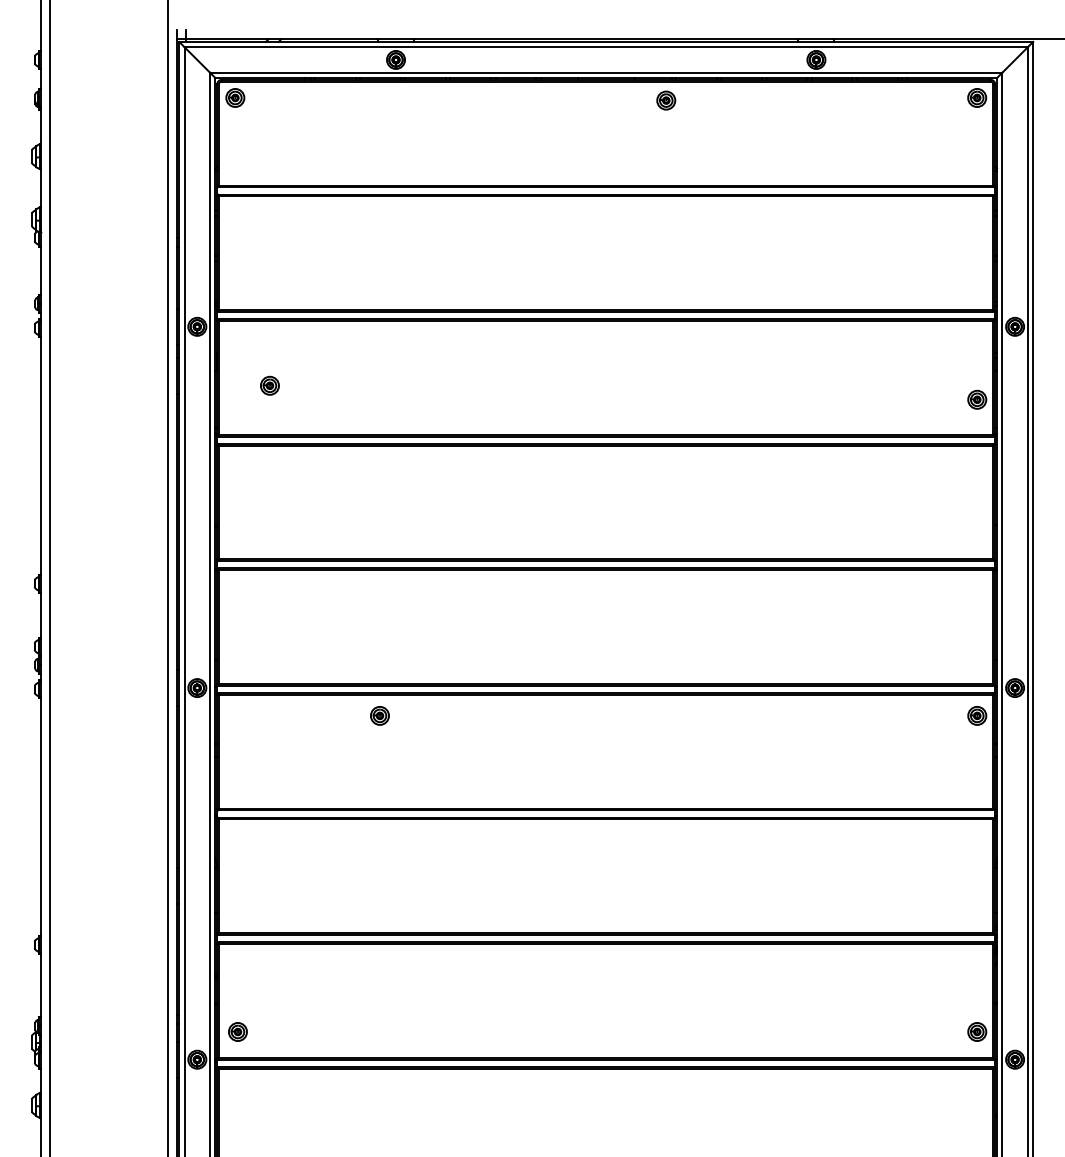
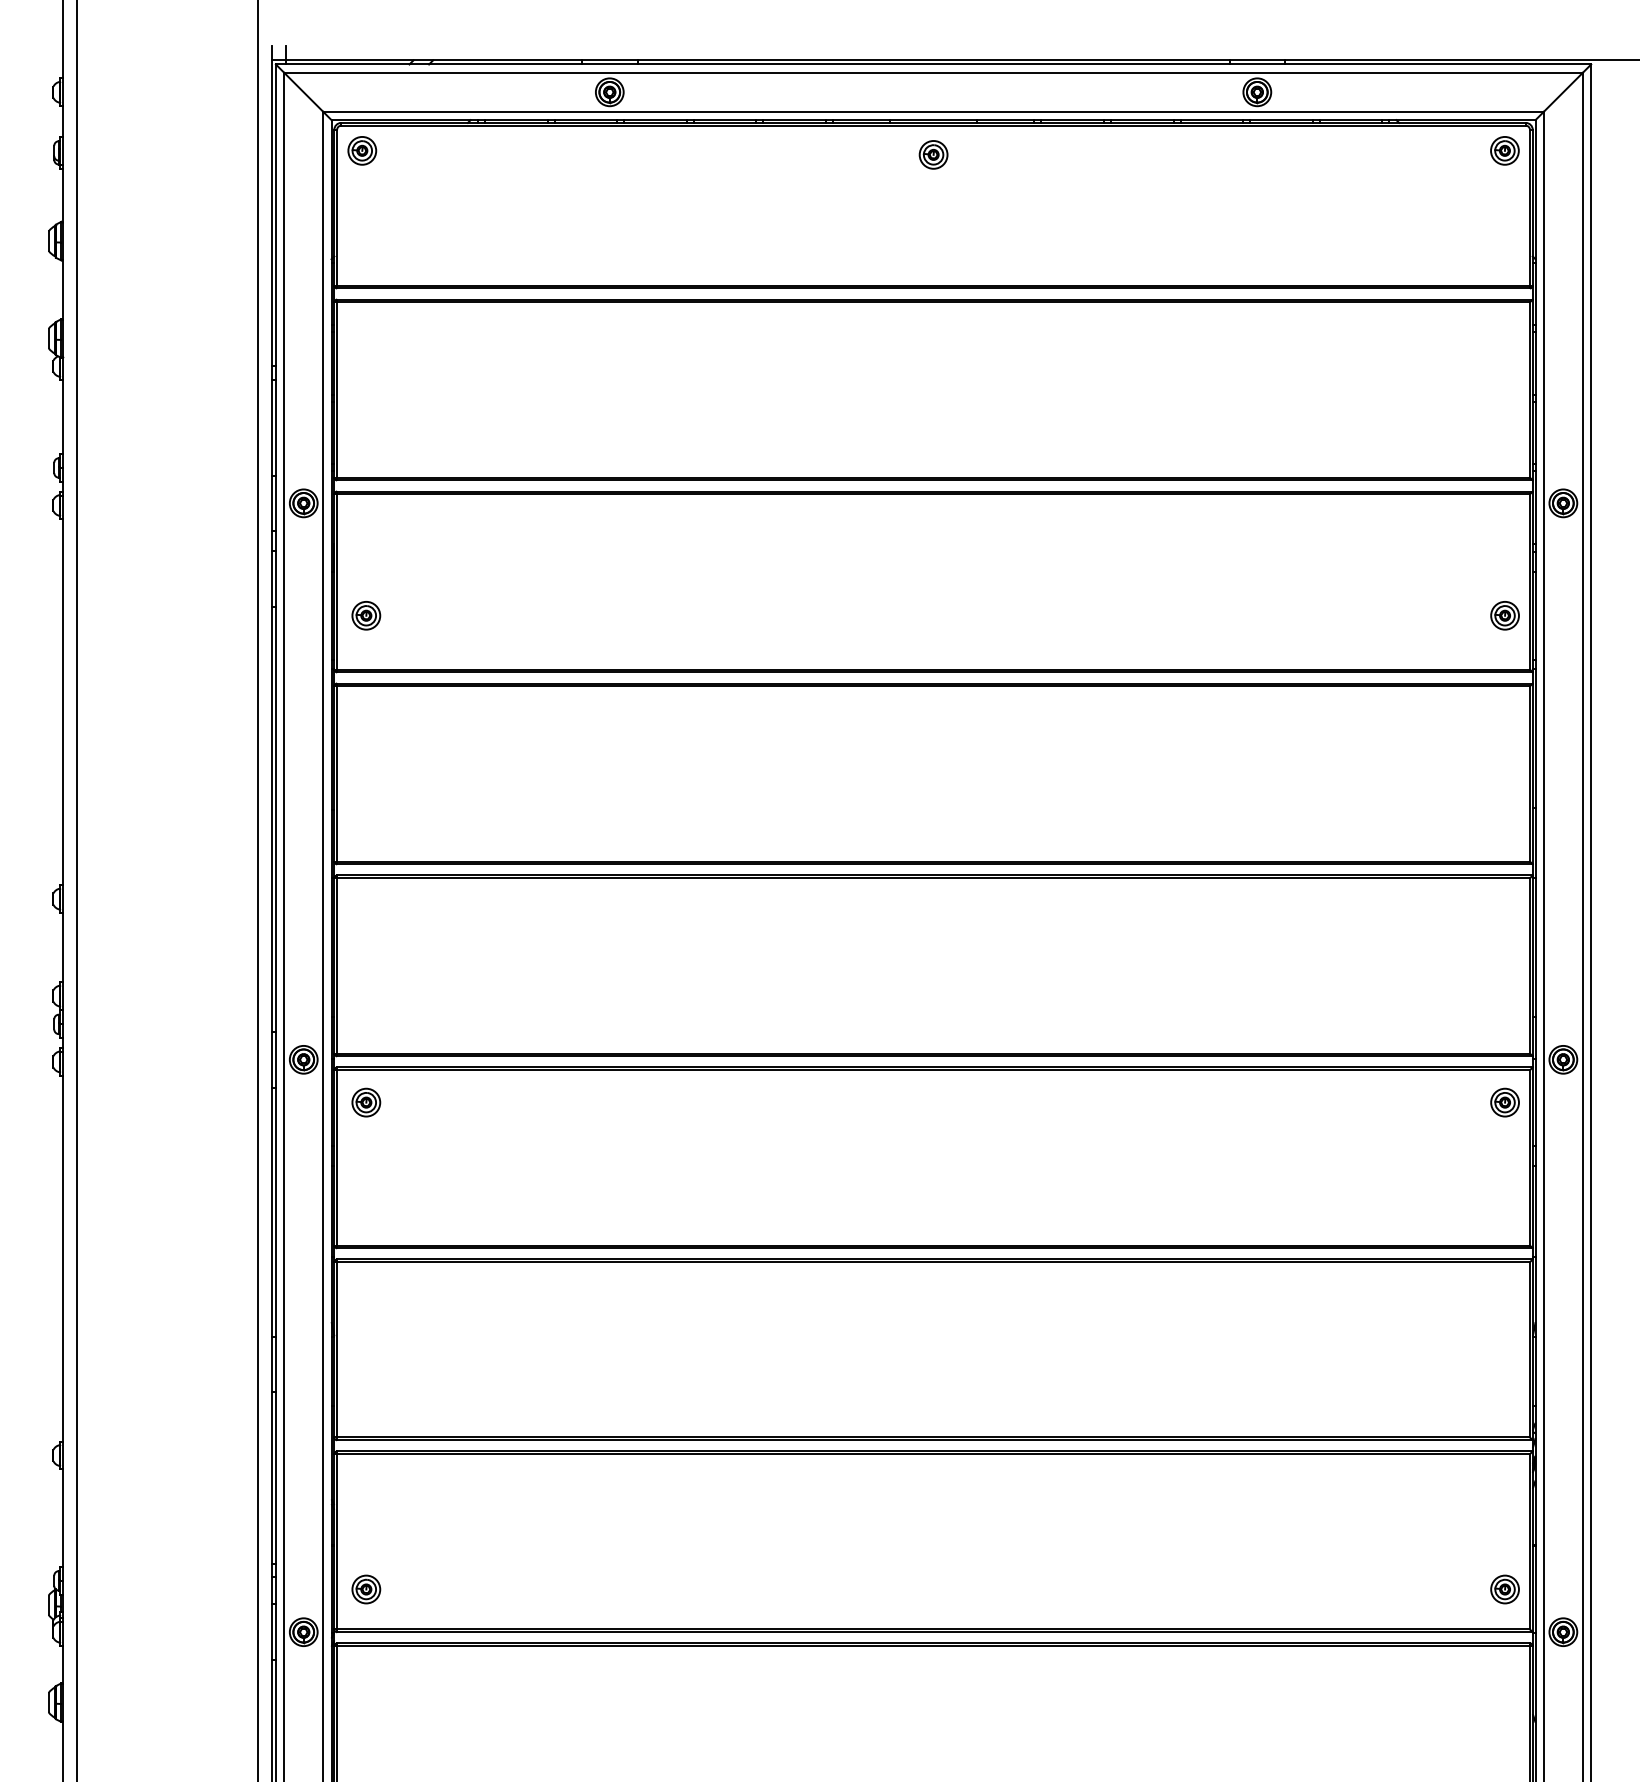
part: (666, 100) -> (933, 154), moved
part: (269, 385) -> (365, 615), moved
part: (379, 715) -> (365, 1102), moved

